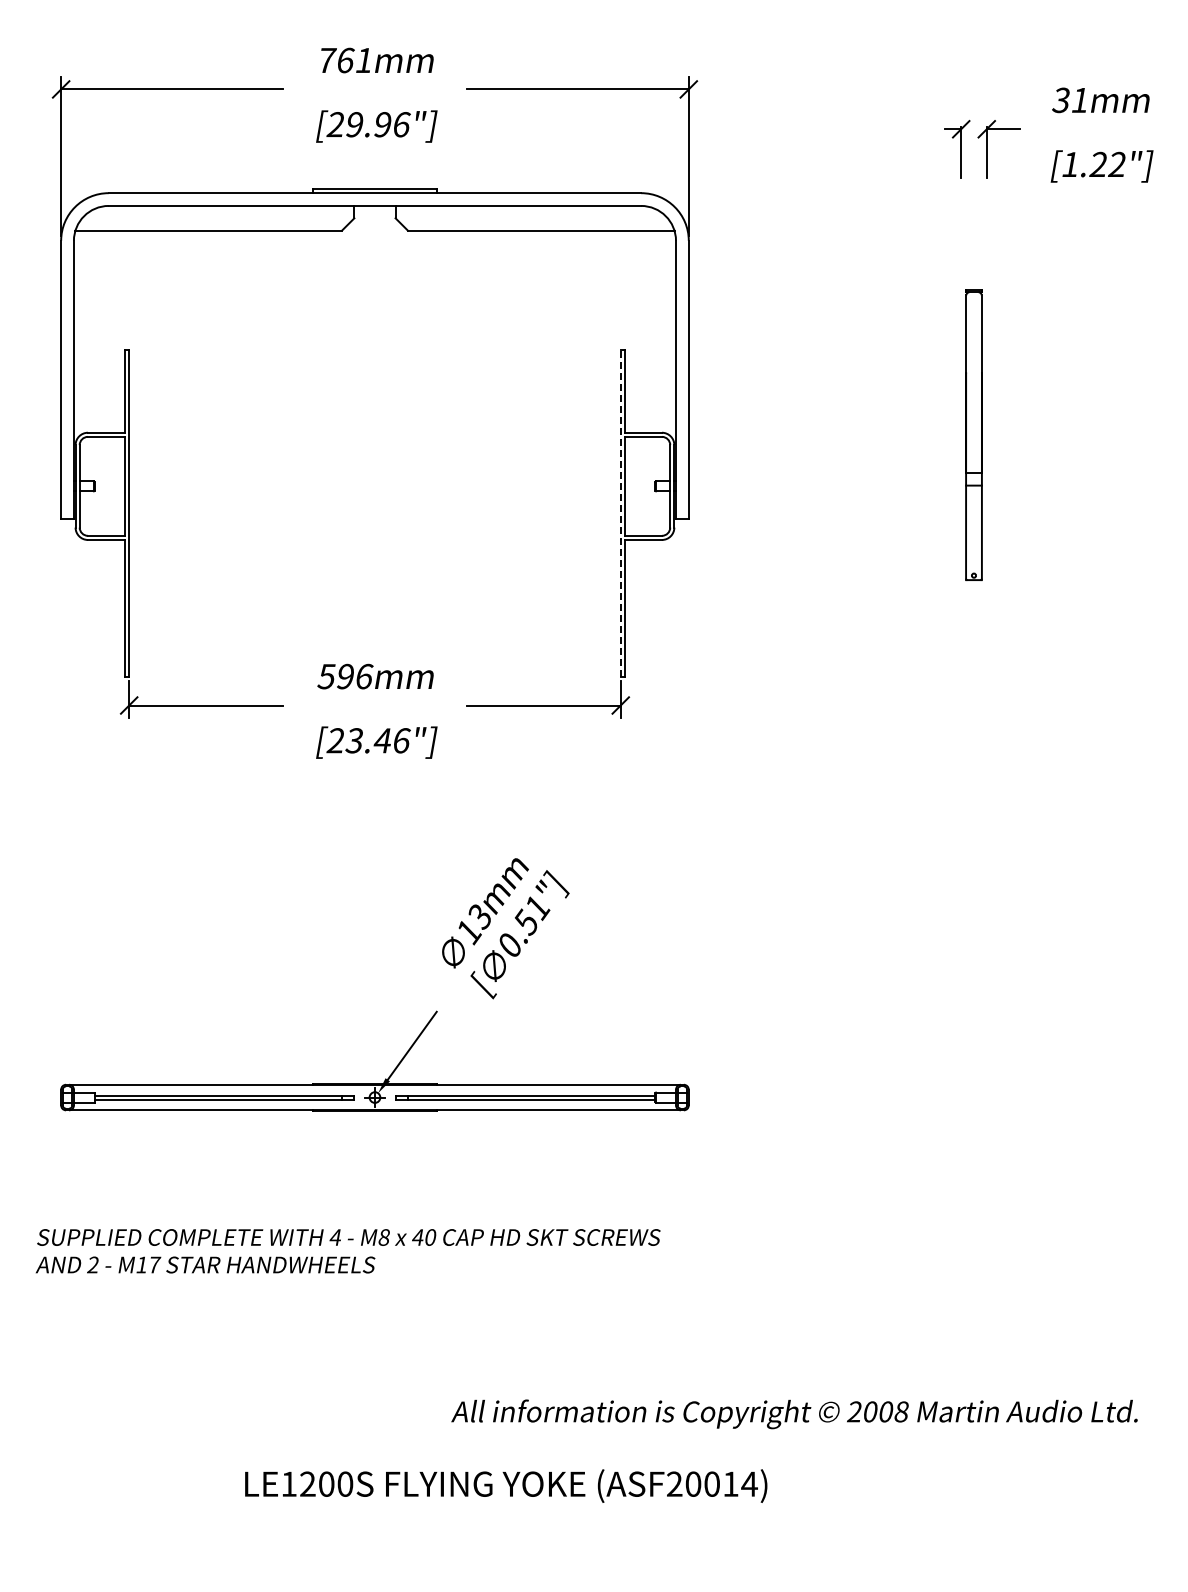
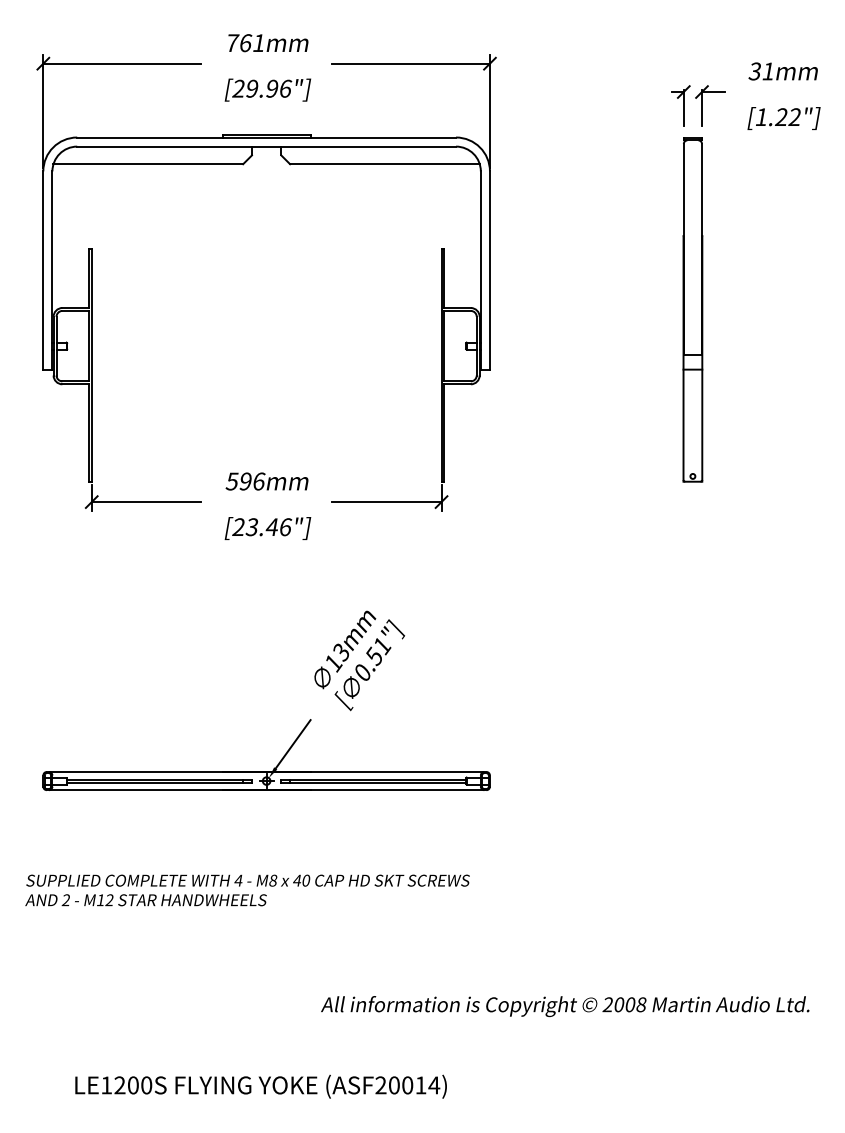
part: (973, 434) -> (692, 309), size x1.67
line: (620, 513) -> (441, 365), dashed -> solid
text: (154, 1264) -> (109, 899), M17 -> M12
text: (506, 1485) -> (261, 1086), moved

